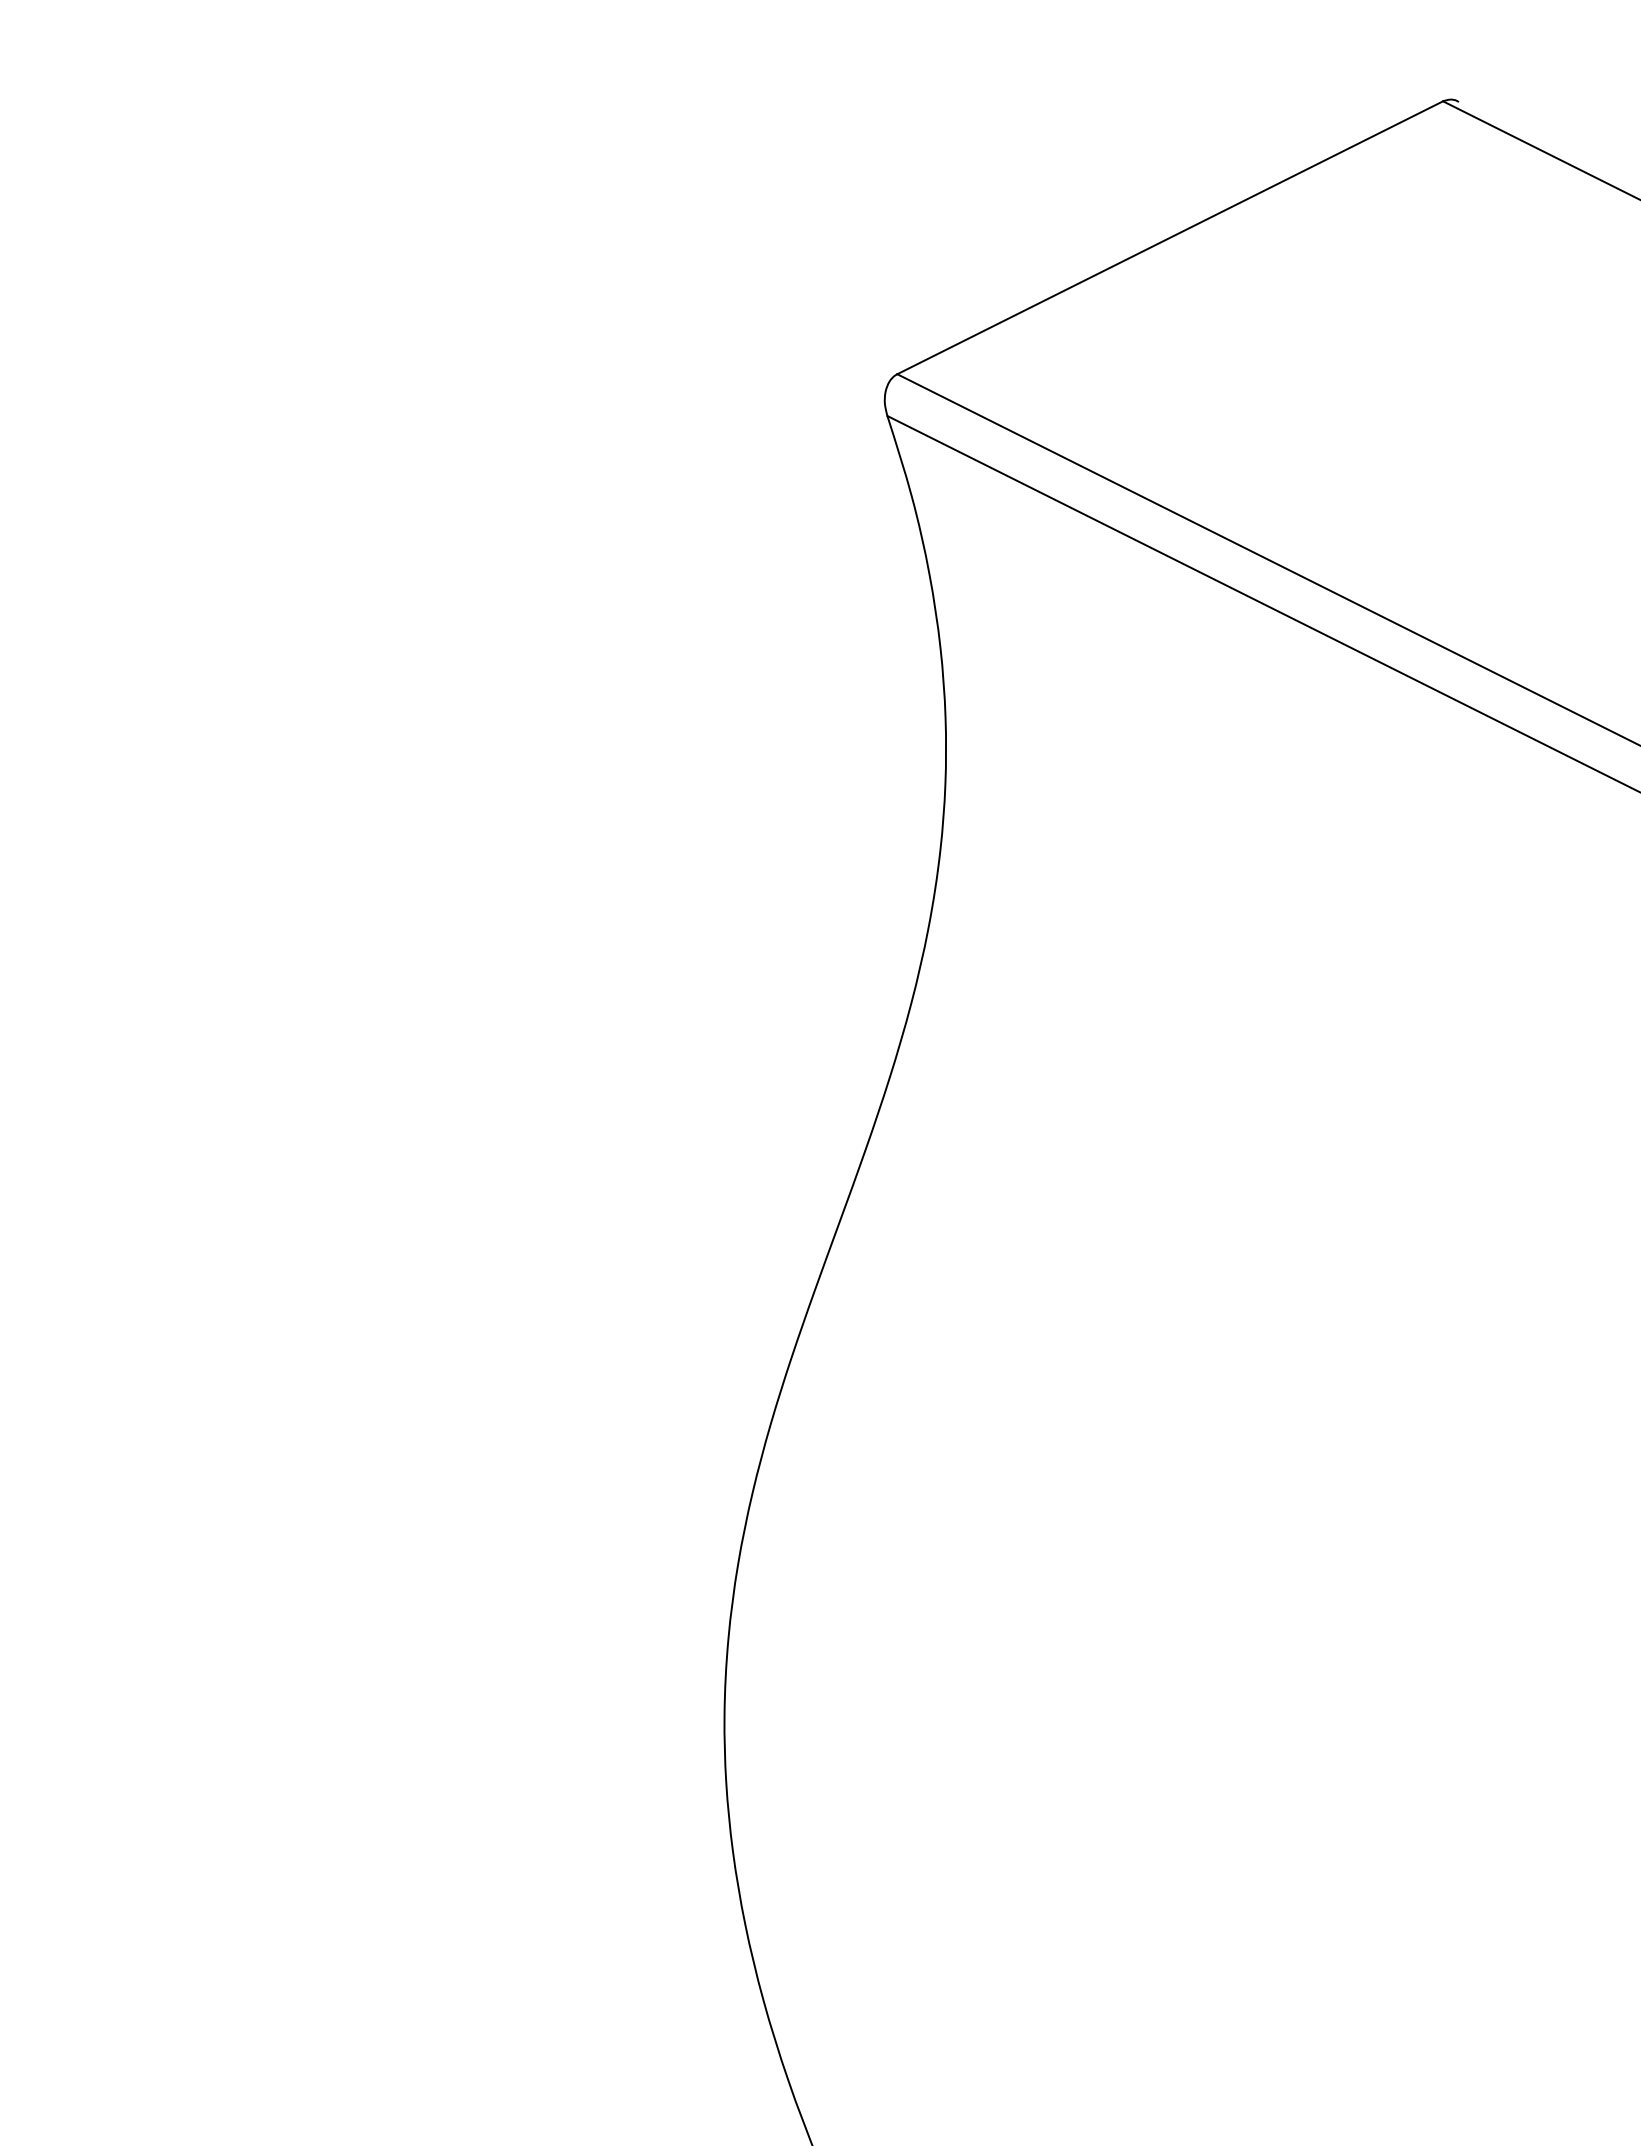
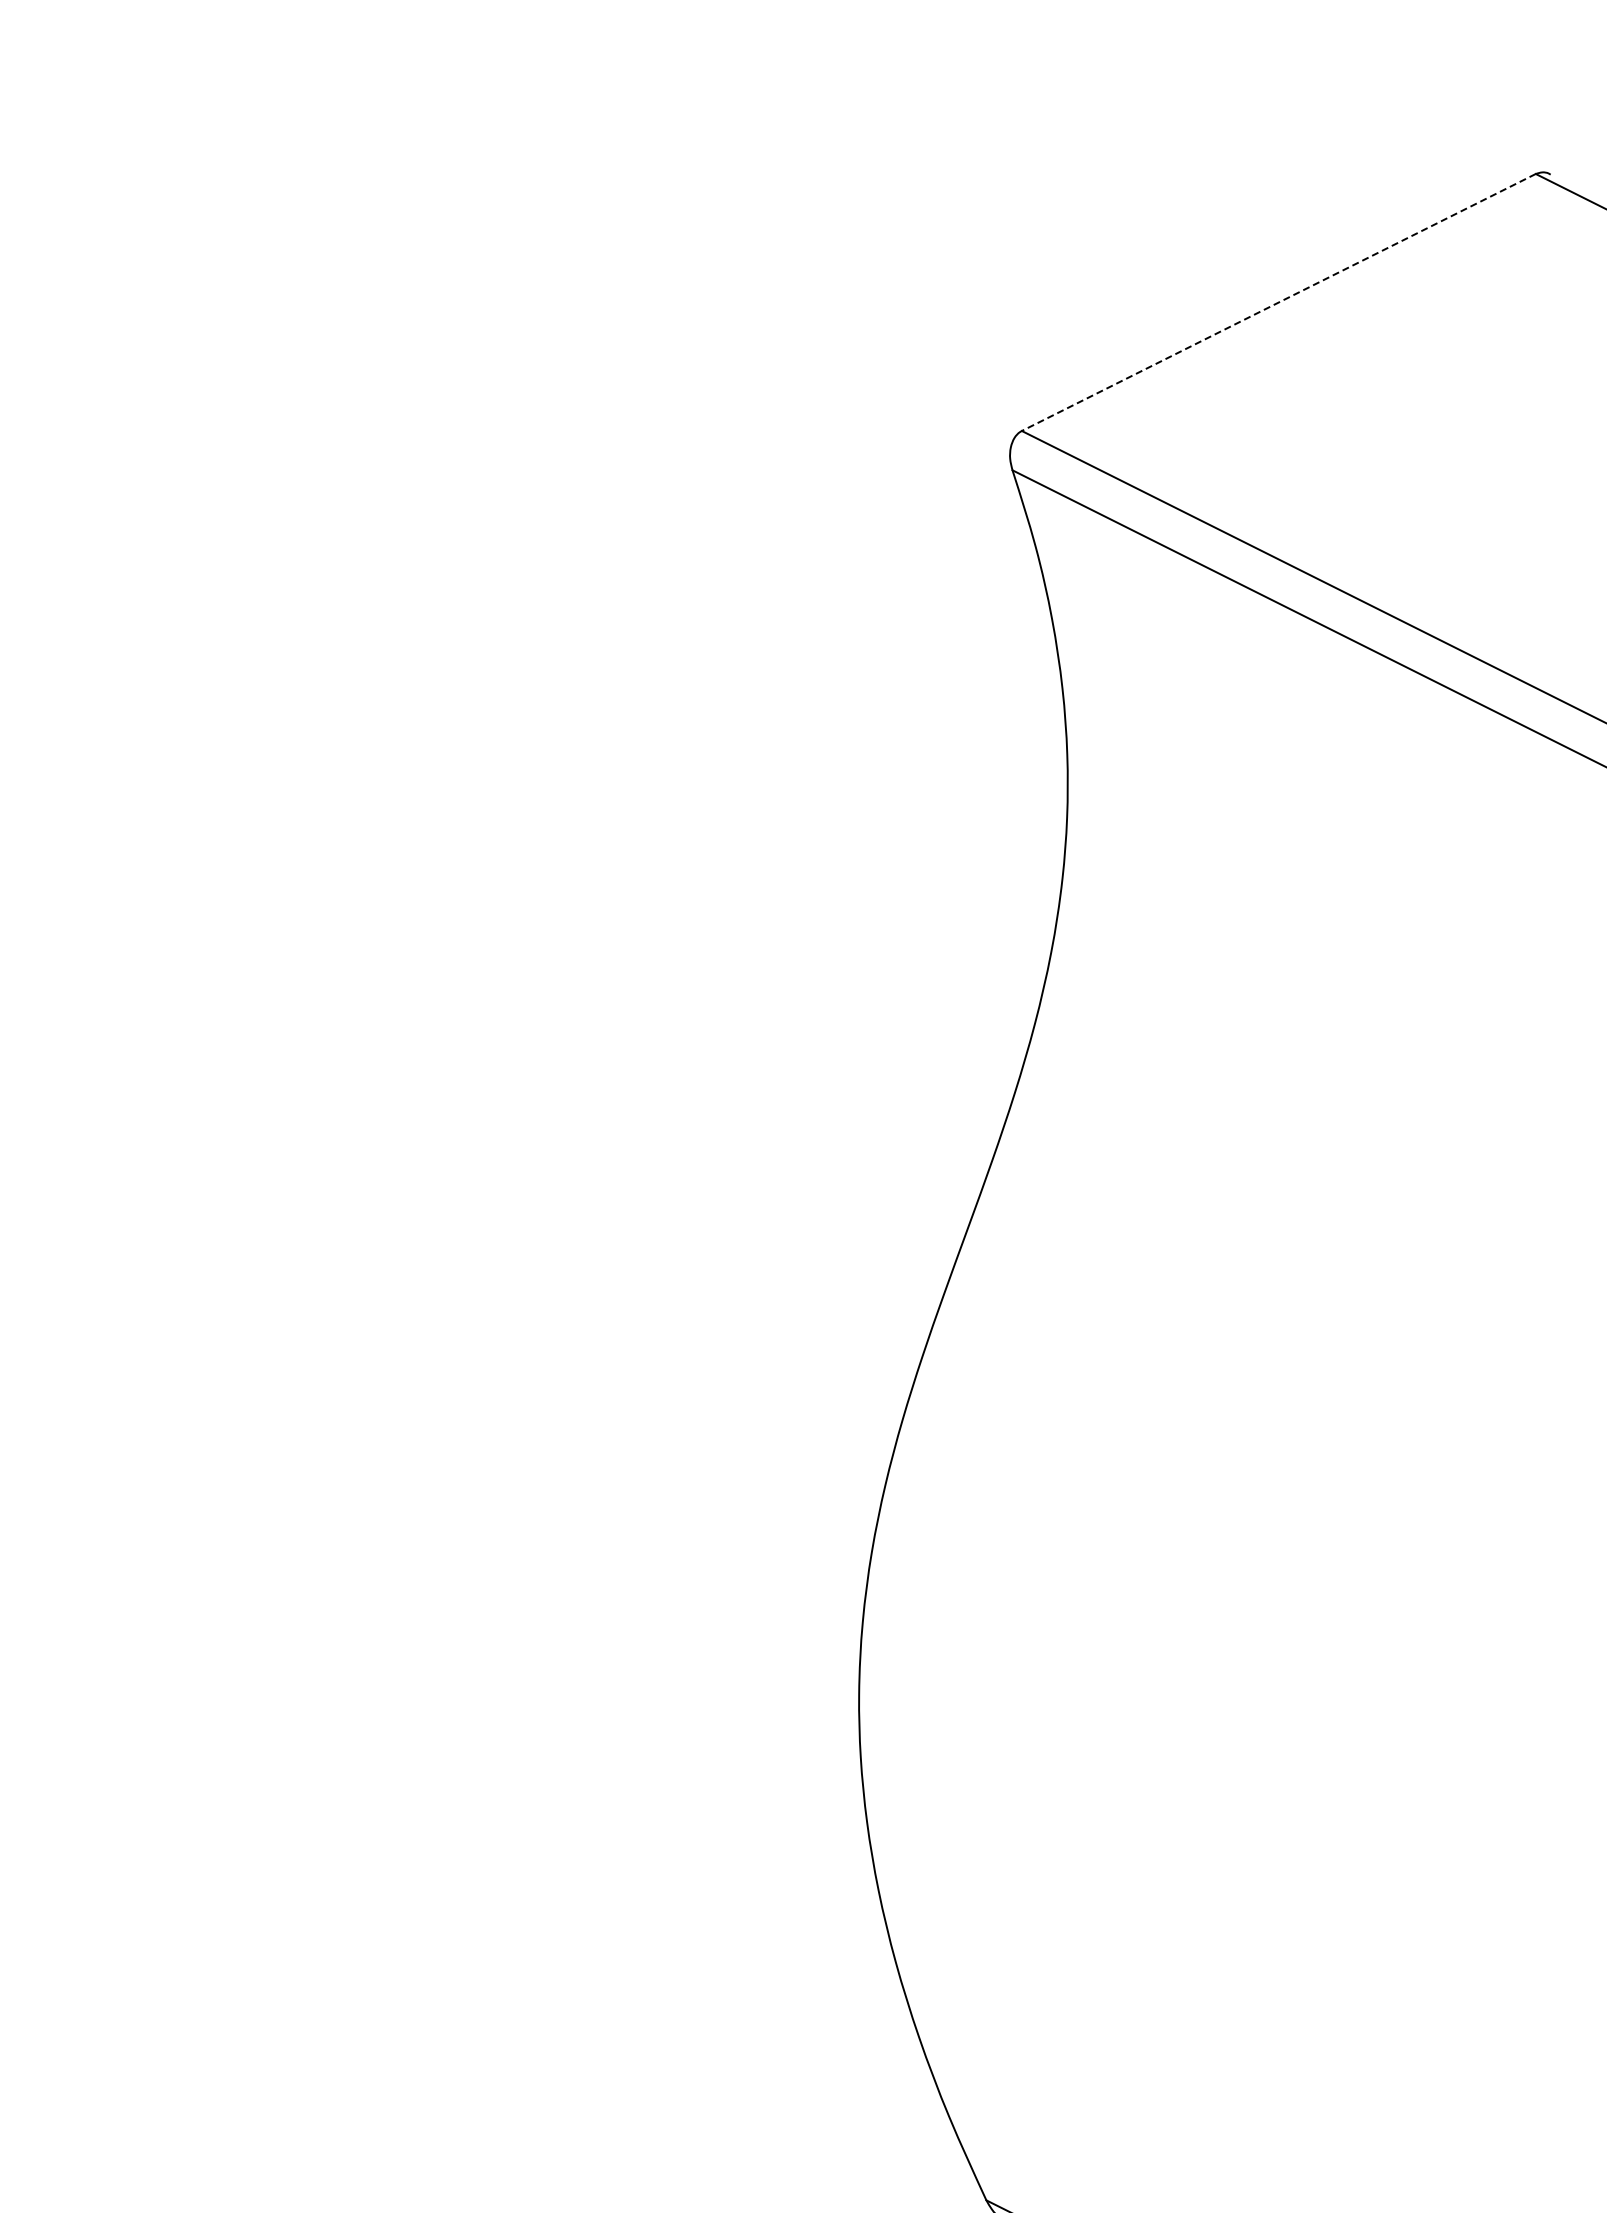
line: (1169, 237) -> (1278, 302), solid -> dashed

